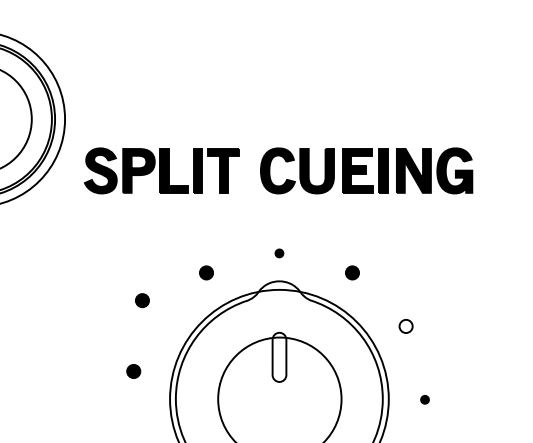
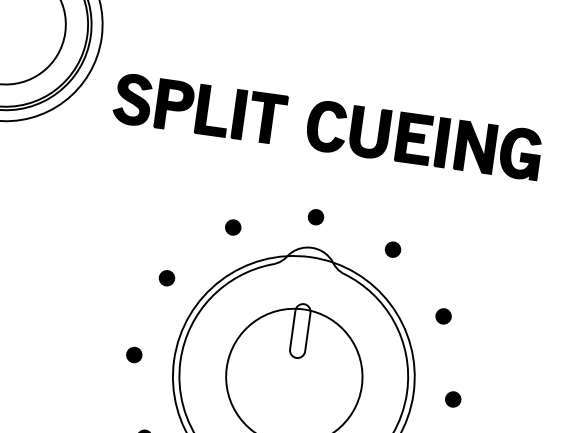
part: (279, 253) -> (316, 217), size x1.67
part: (142, 300) -> (167, 278), moved
fill: (405, 326) -> (442, 316), added
part: (133, 371) -> (134, 355), moved
part: (424, 399) -> (452, 399), size x1.67

